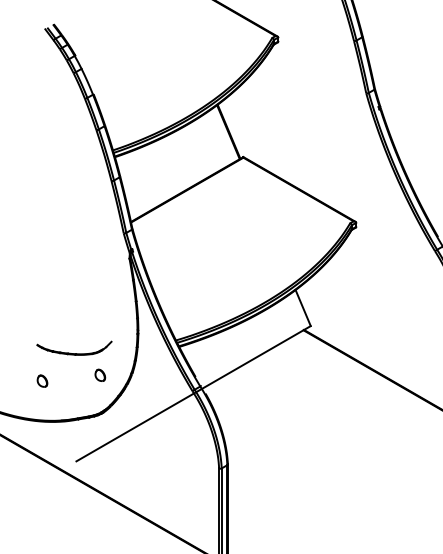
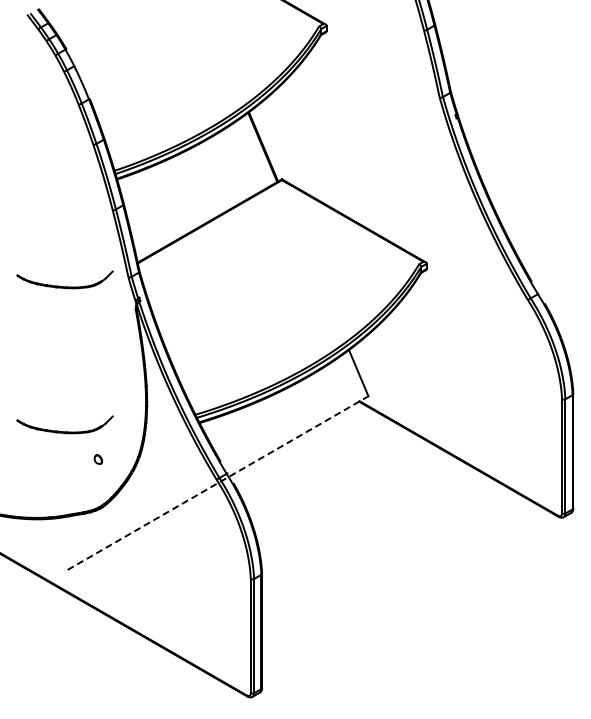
part: (73, 240) -> (64, 286), added
part: (100, 375) -> (98, 459), size x0.6
part: (42, 380) -> (24, 466), removed
line: (193, 394) -> (217, 483), solid -> dashed

